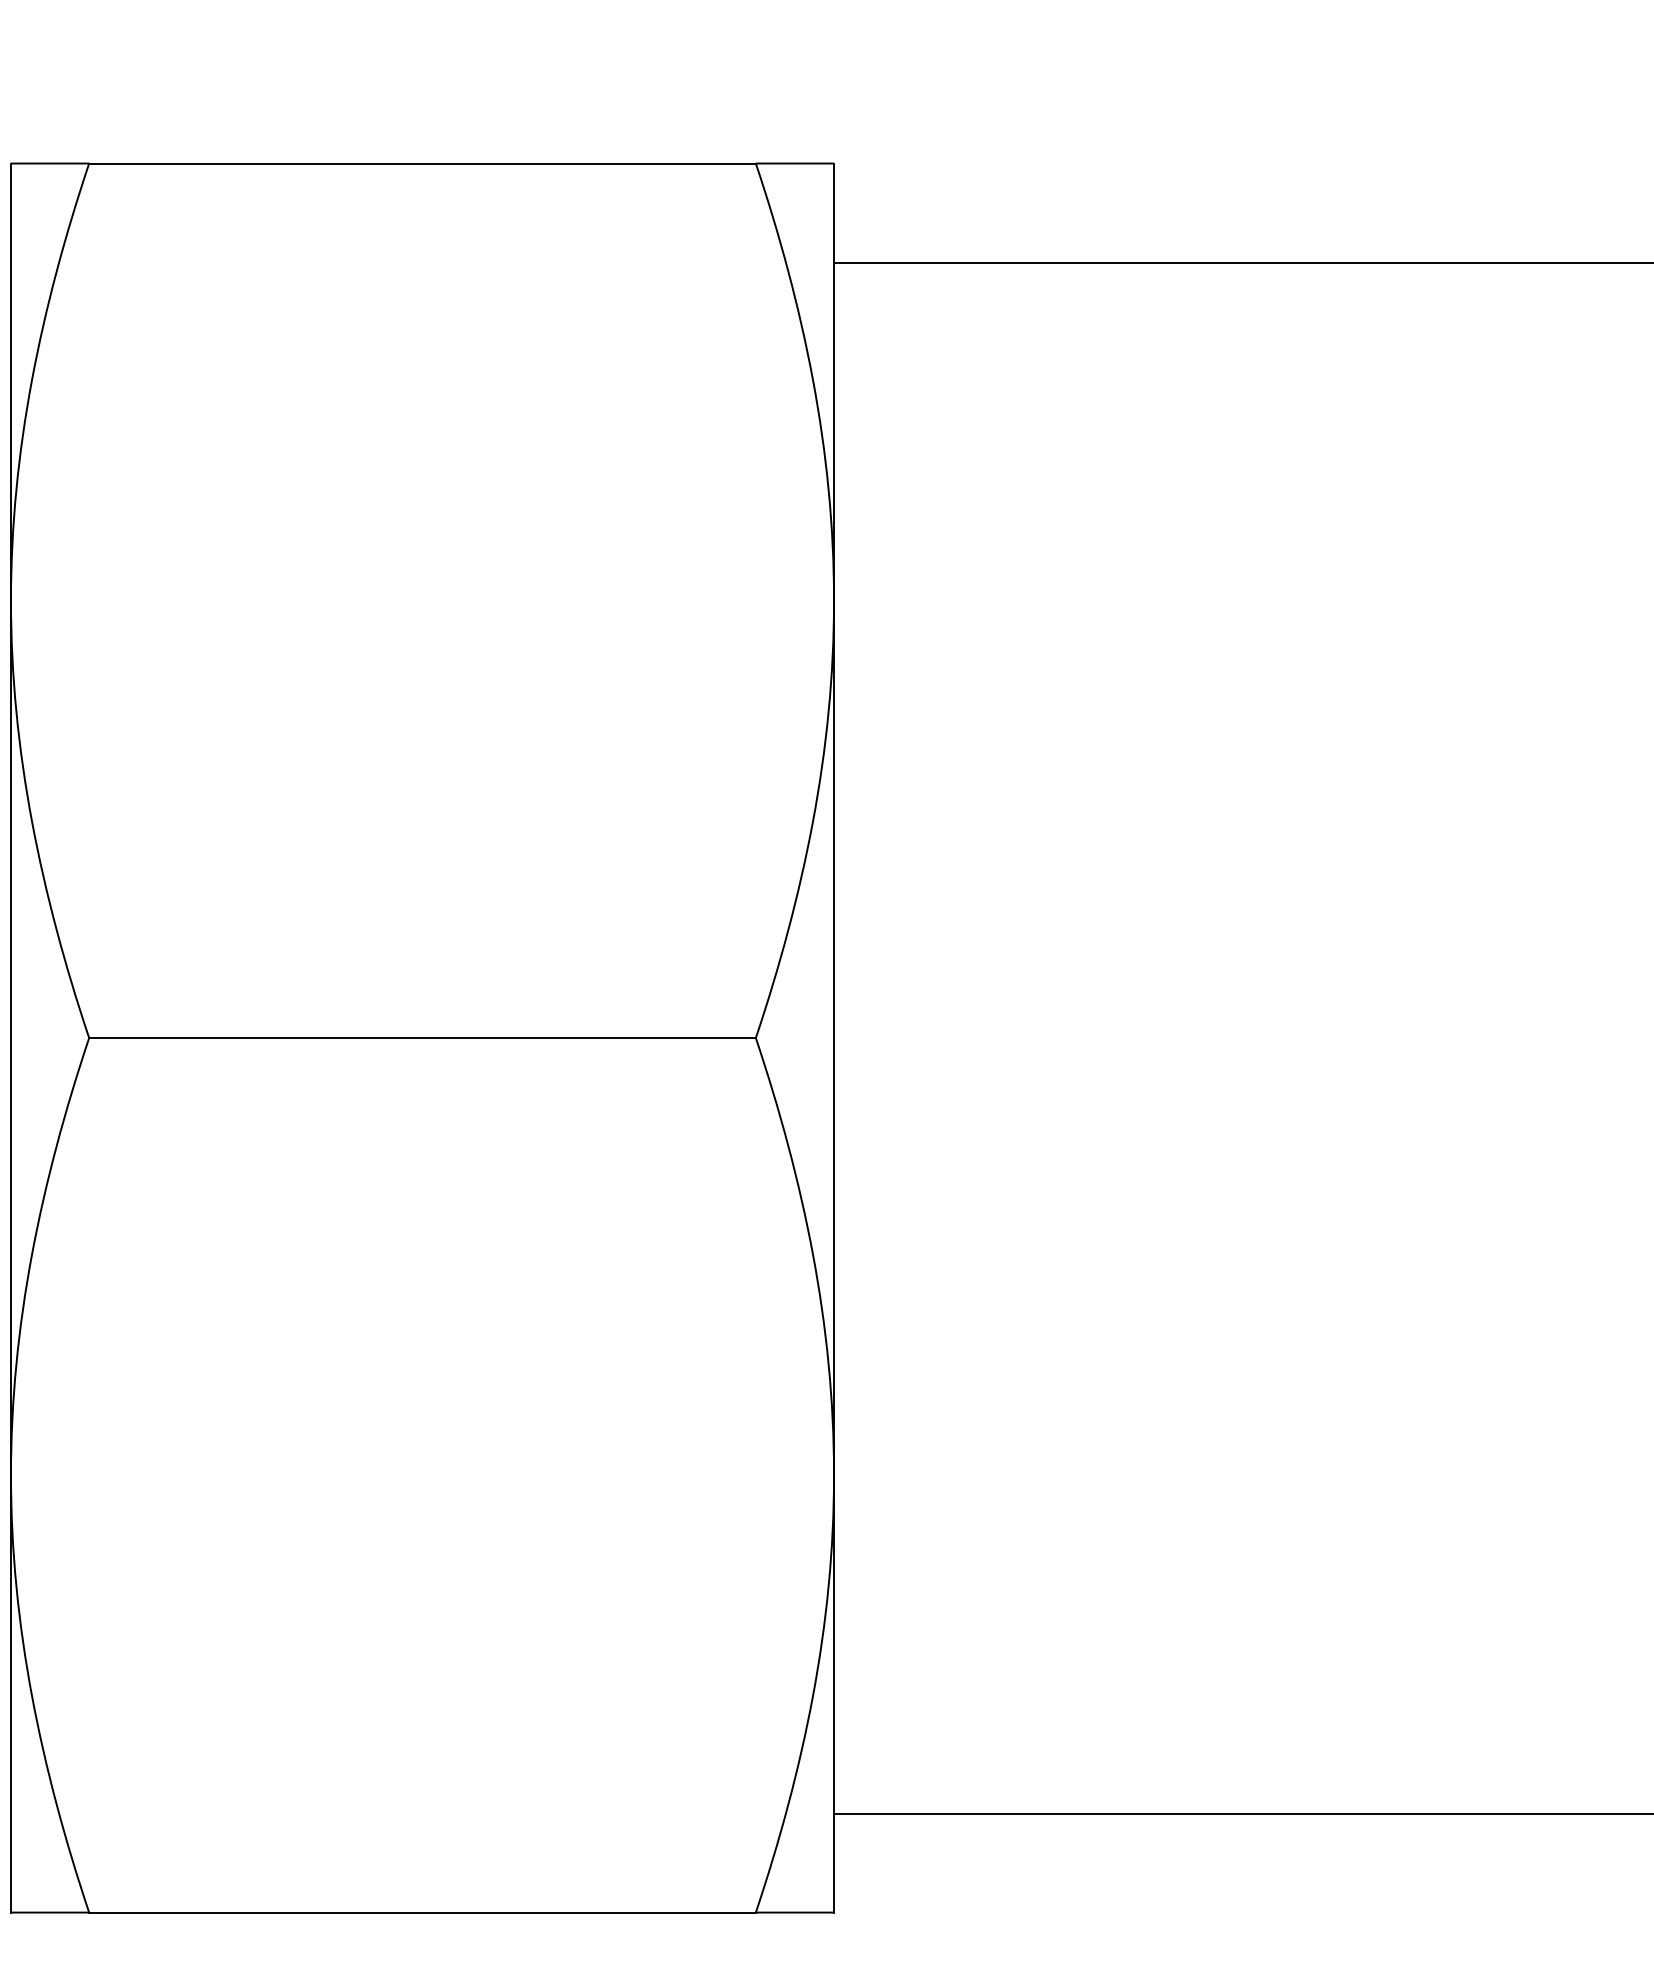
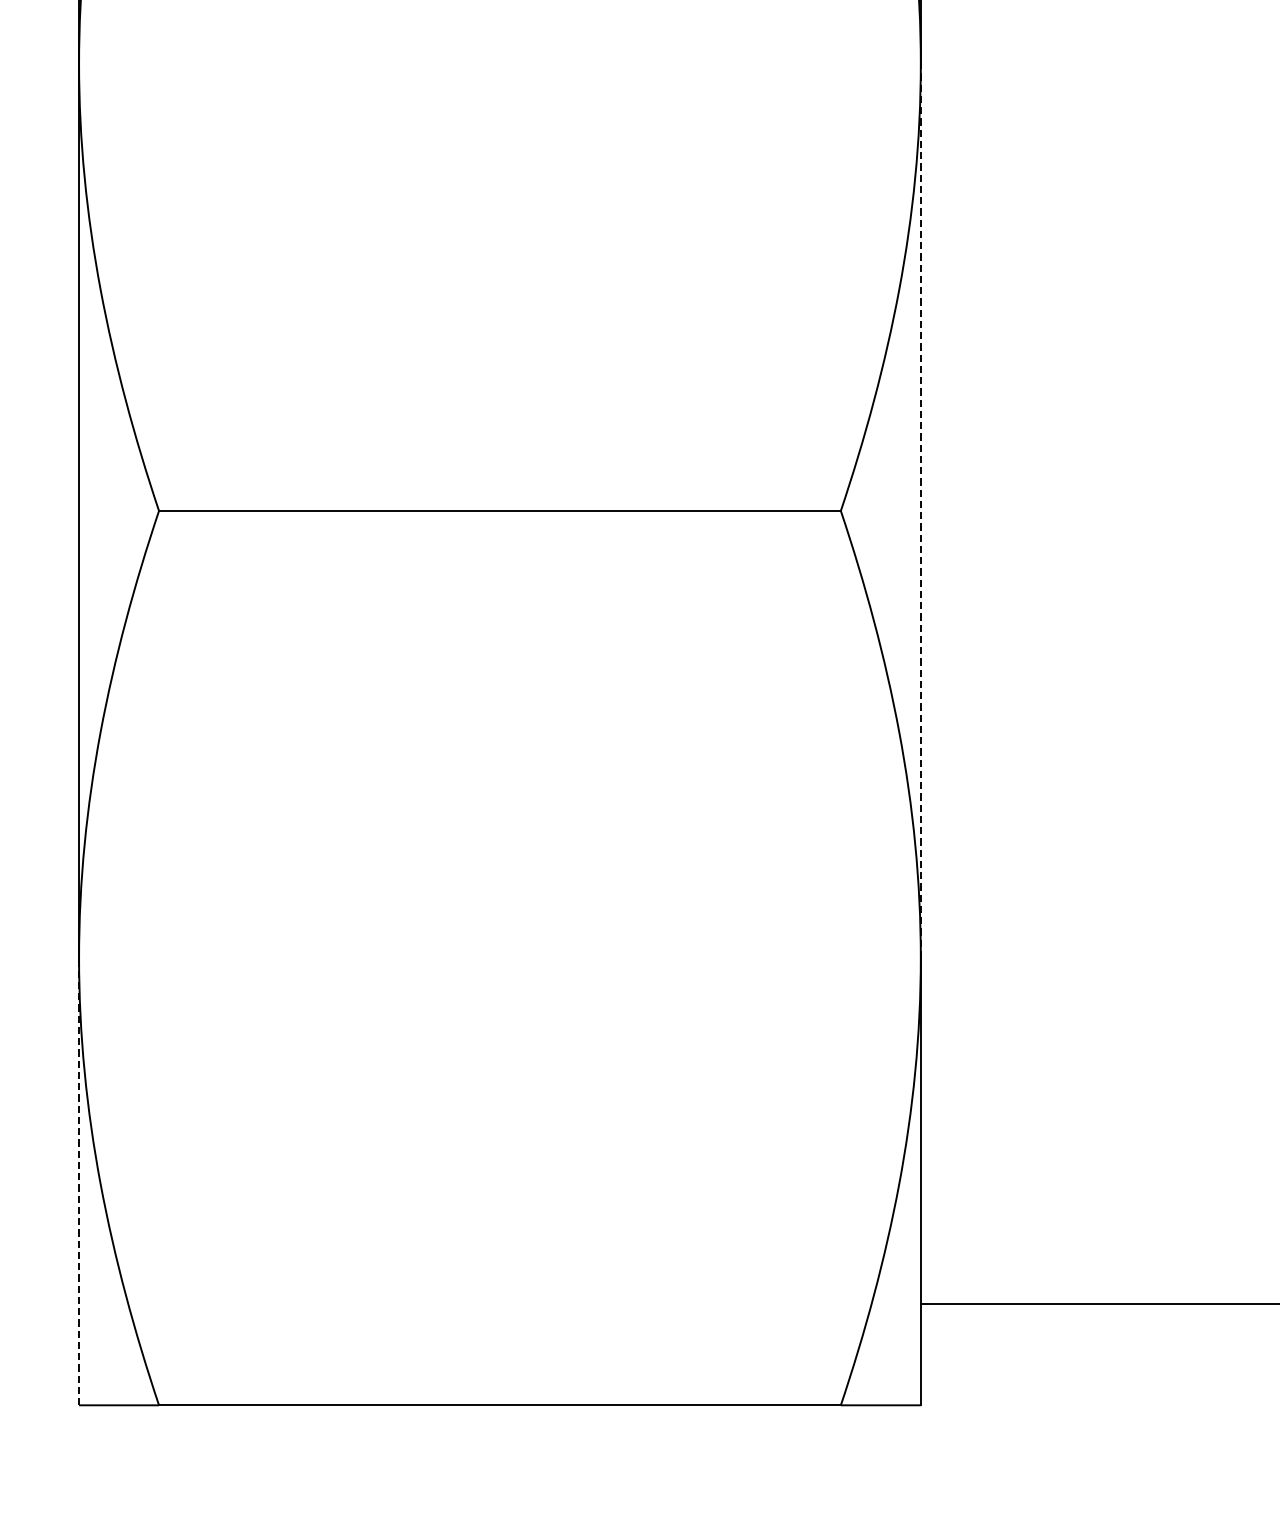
line: (834, 1037) -> (921, 510), solid -> dashed
line: (10, 1693) -> (78, 1181), solid -> dashed

